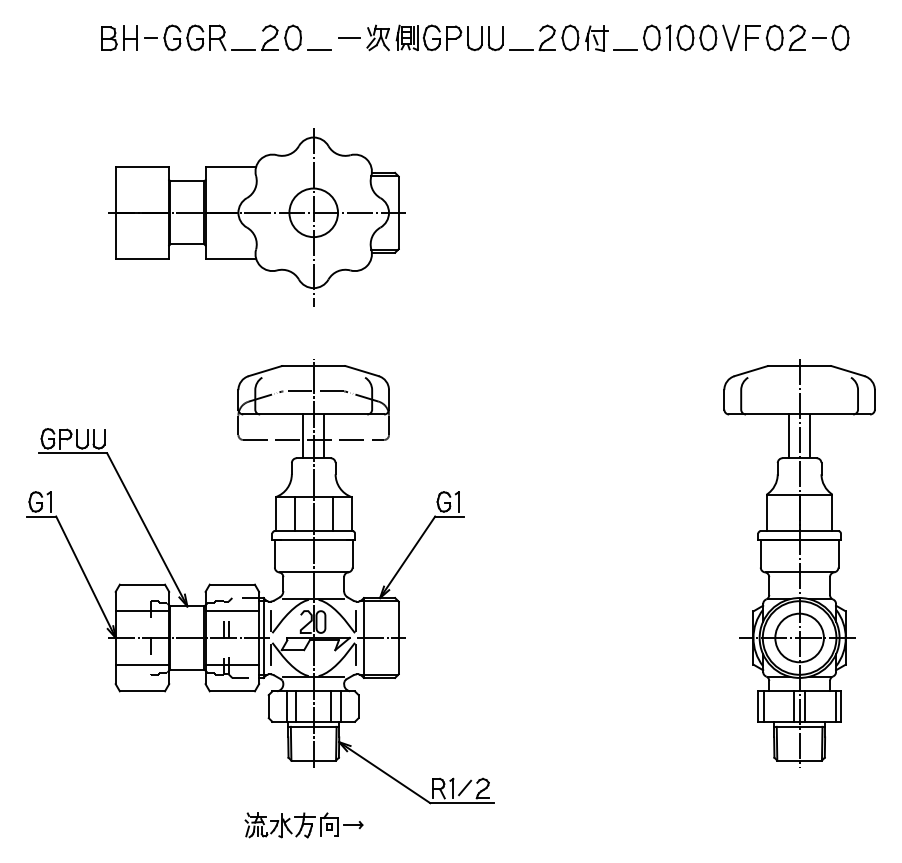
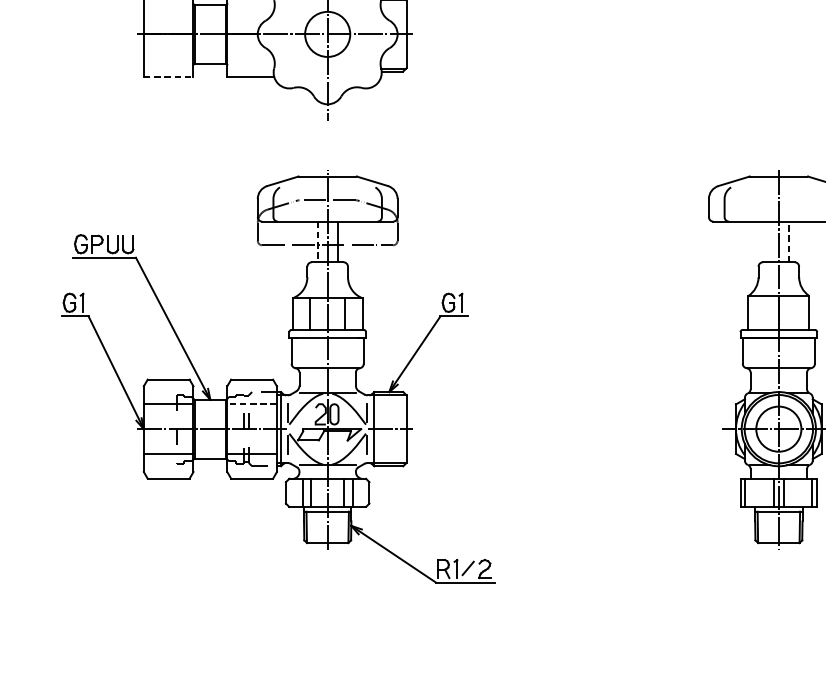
line: (142, 259) -> (168, 77), solid -> dashed
line: (303, 436) -> (318, 242), solid -> dashed
line: (788, 436) -> (768, 242), removed
line: (810, 436) -> (788, 242), solid -> dashed
line: (232, 611) -> (252, 404), solid -> dashed
part: (303, 825) -> (318, 603), removed

